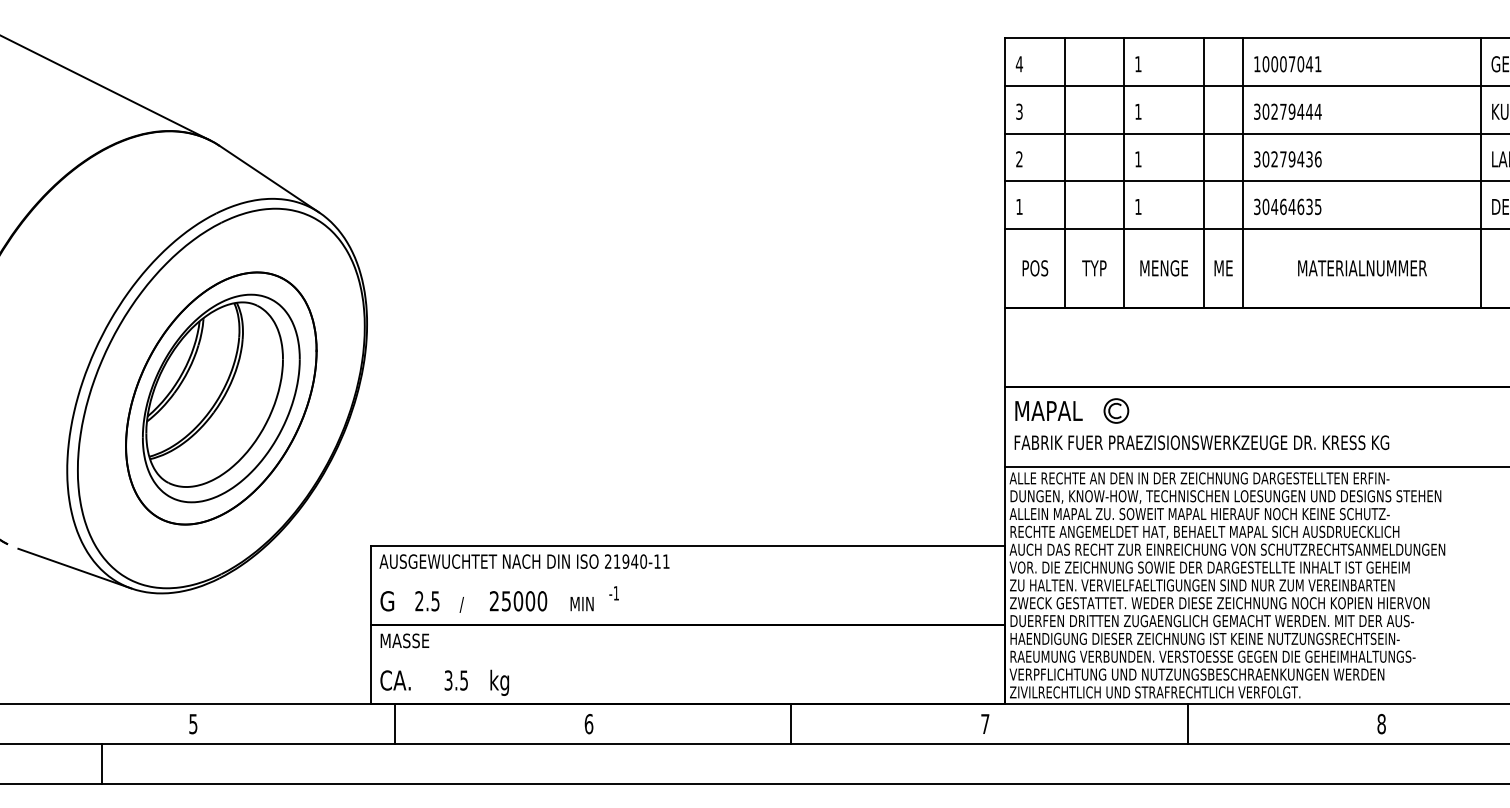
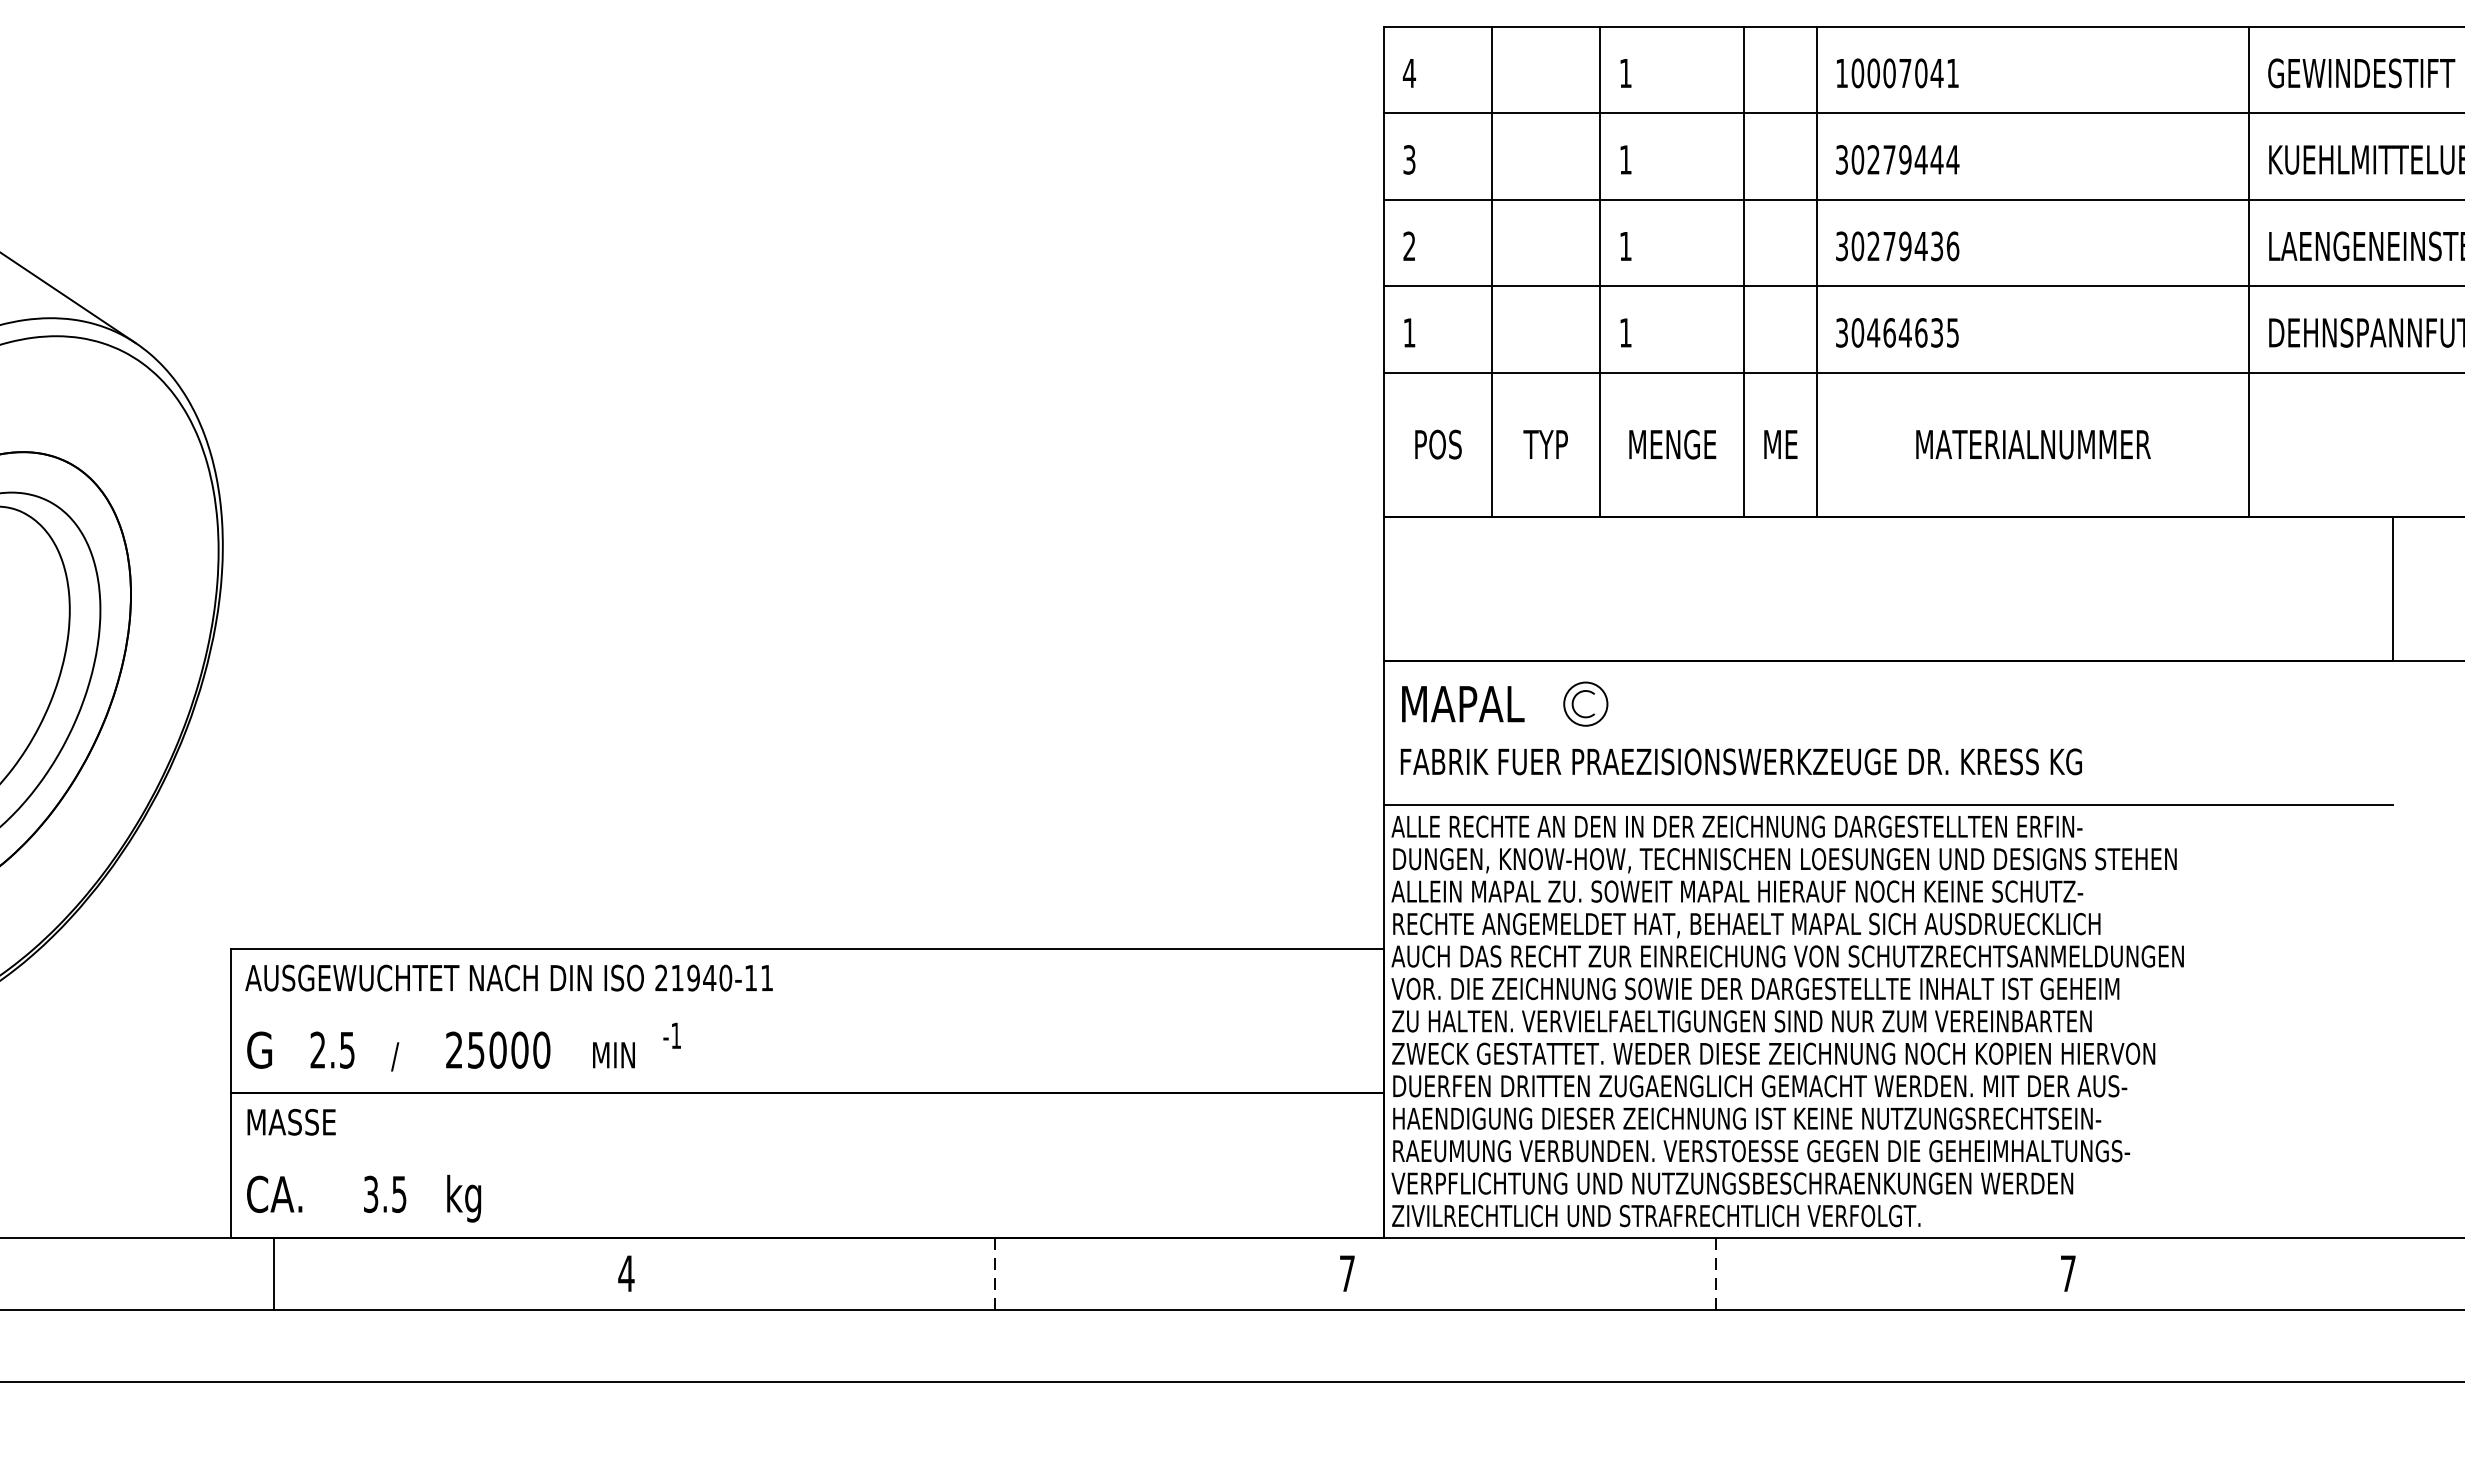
text: (1381, 723) -> (2068, 1272), 8 -> 7
text: (588, 724) -> (625, 1274), 6 -> 4
line: (791, 724) -> (994, 1274), solid -> dashed
line: (1187, 724) -> (1715, 1274), solid -> dashed

